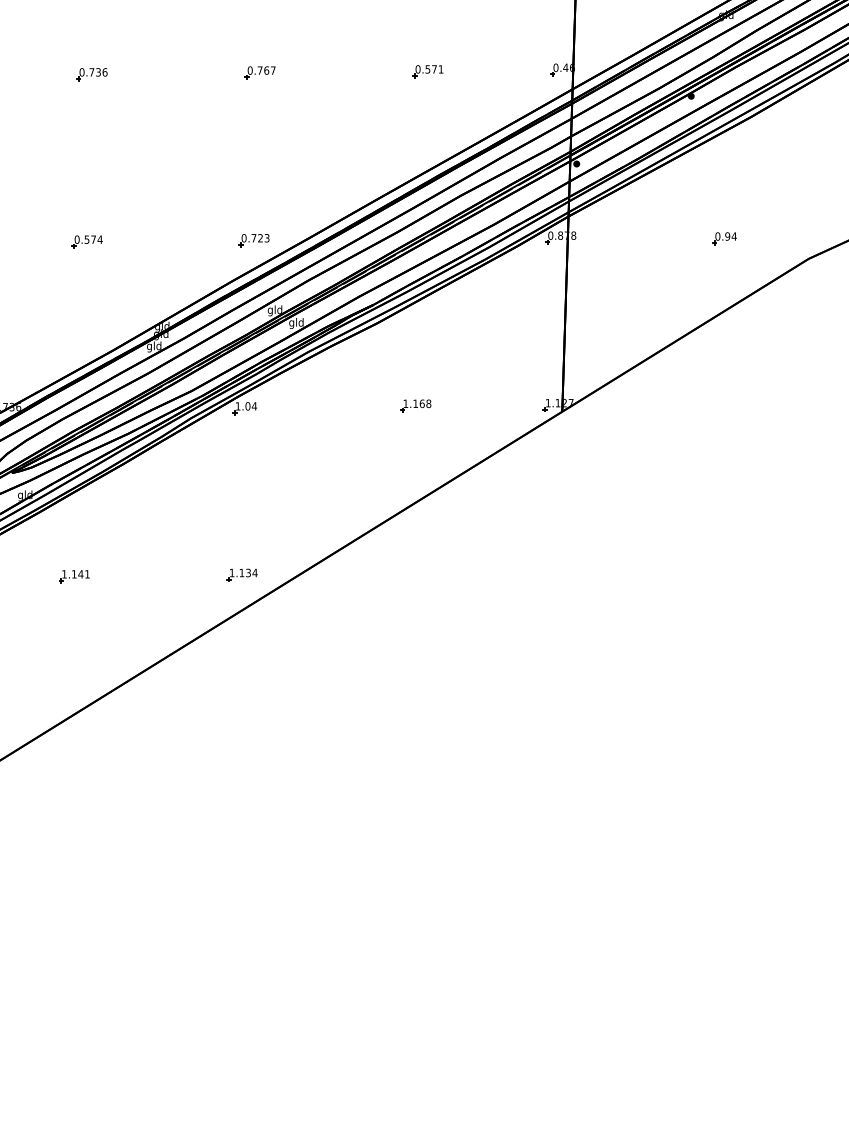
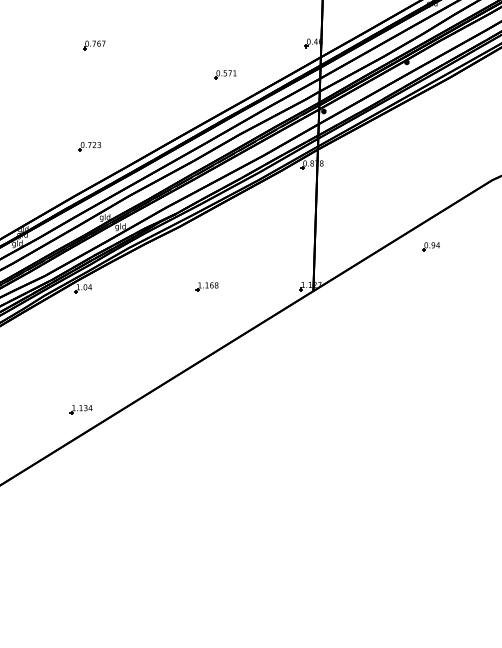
part: (427, 71) -> (225, 74), moved
part: (724, 238) -> (431, 246), moved
part: (253, 240) -> (89, 146), moved

